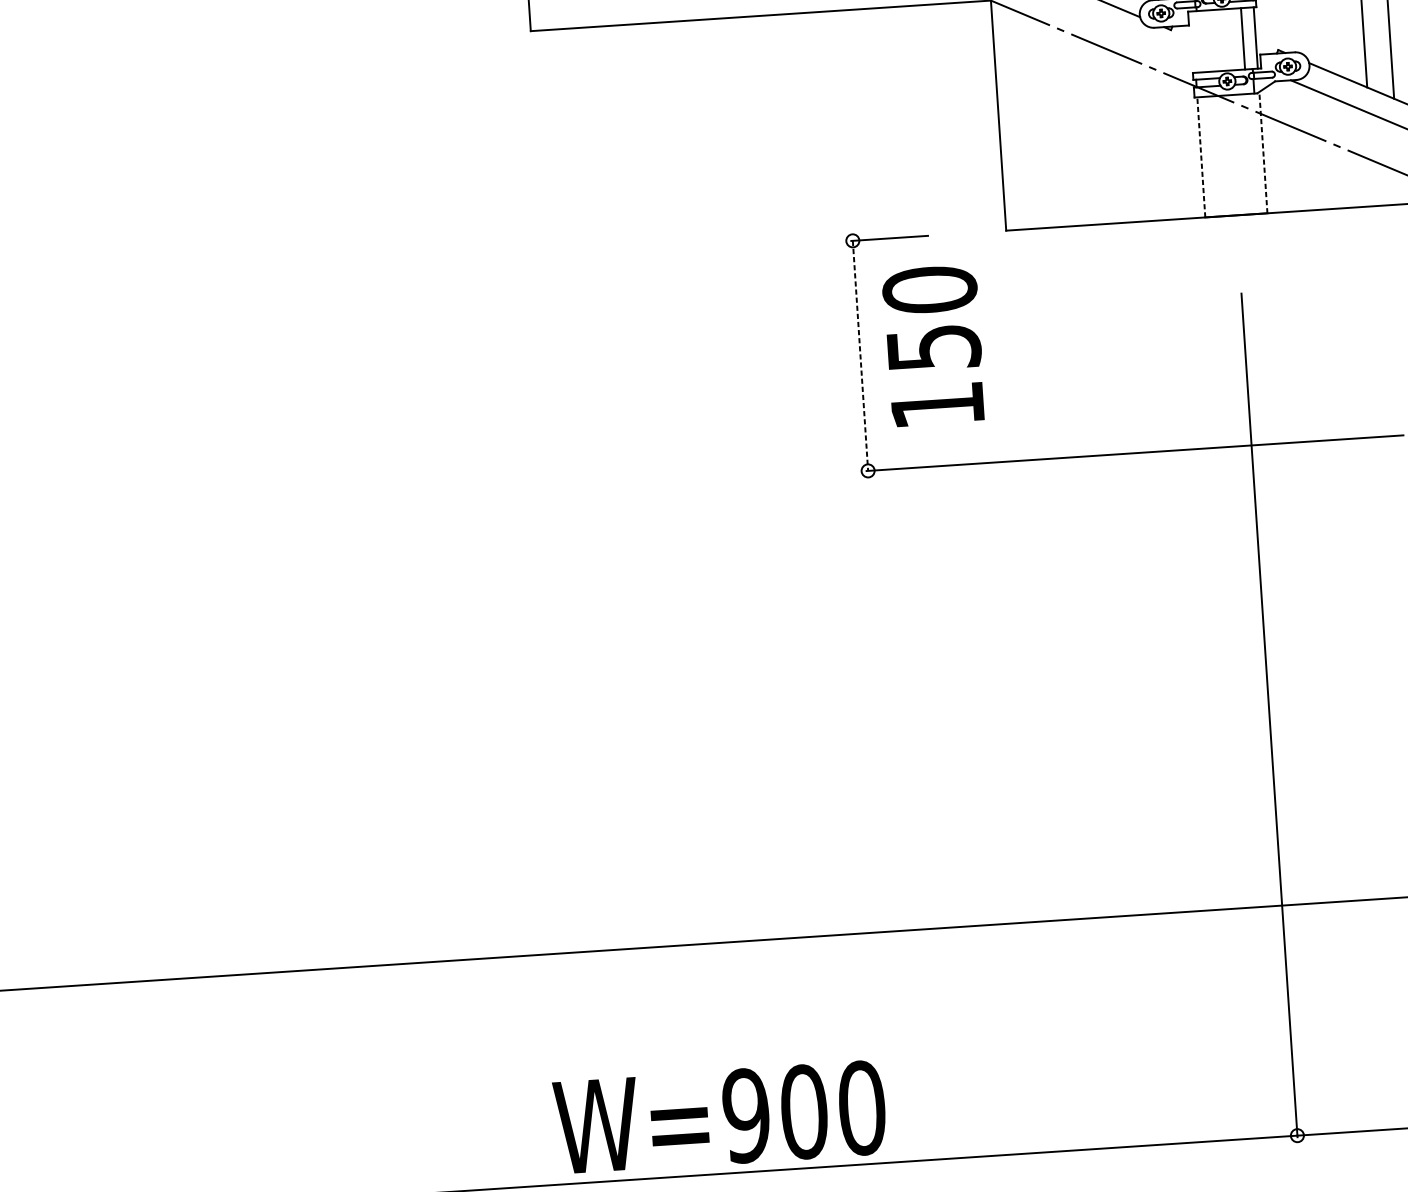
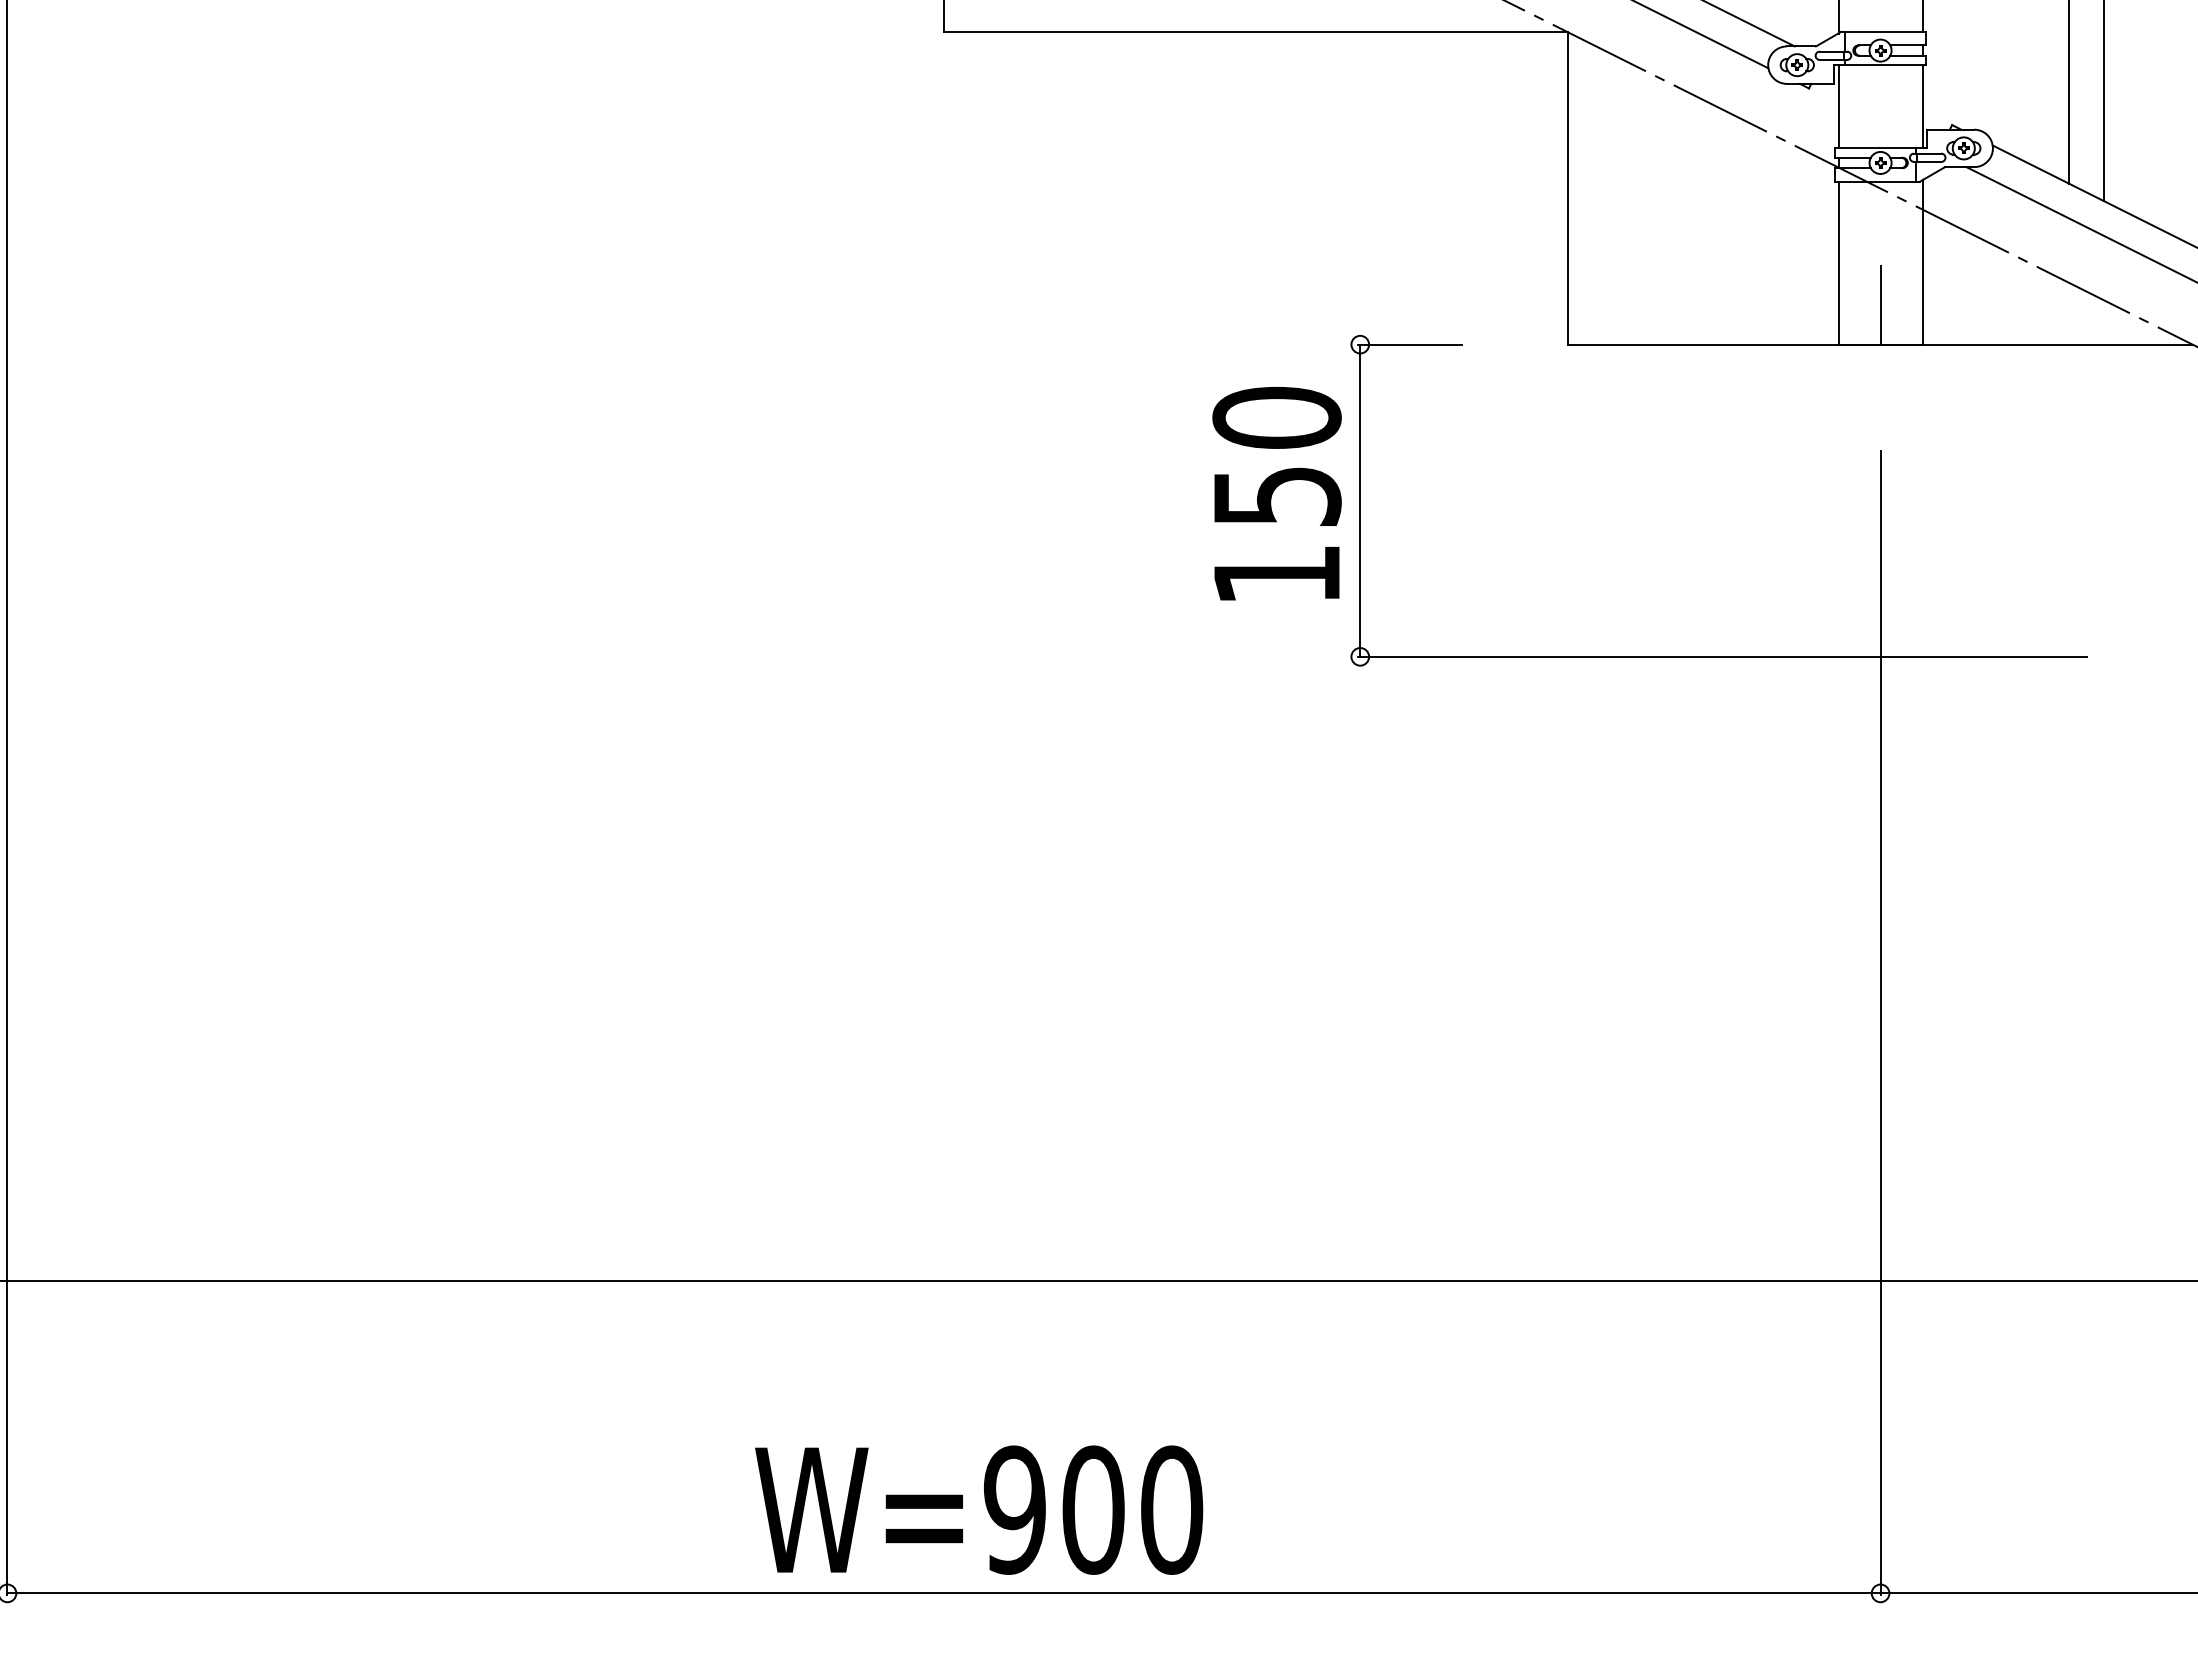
line: (1243, 38) -> (1838, 106), moved
line: (1263, 152) -> (1922, 261), dashed -> solid
line: (1201, 156) -> (1838, 262), dashed -> solid
line: (1234, 185) -> (1880, 304), added
text: (933, 345) -> (1276, 493), moved
line: (860, 356) -> (1360, 501), dashed -> solid
text: (720, 1117) -> (979, 1509), moved

